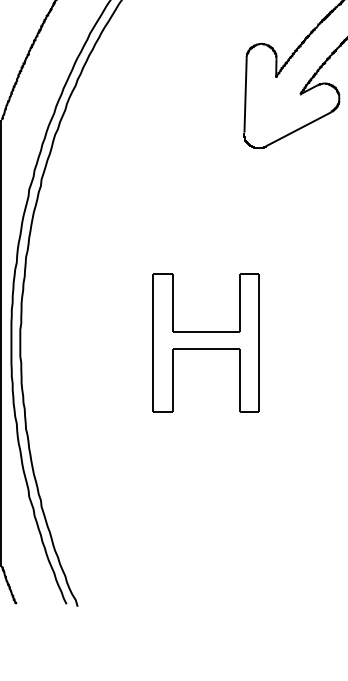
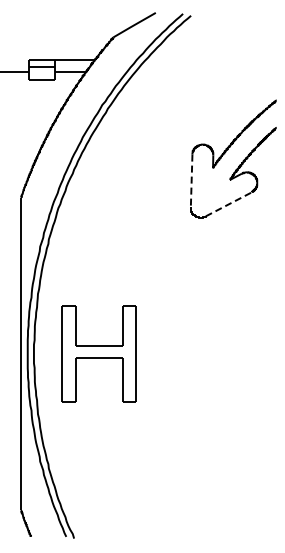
line: (245, 96) -> (191, 181), solid -> dashed
line: (299, 129) -> (229, 204), solid -> dashed
part: (205, 342) -> (98, 353), moved

